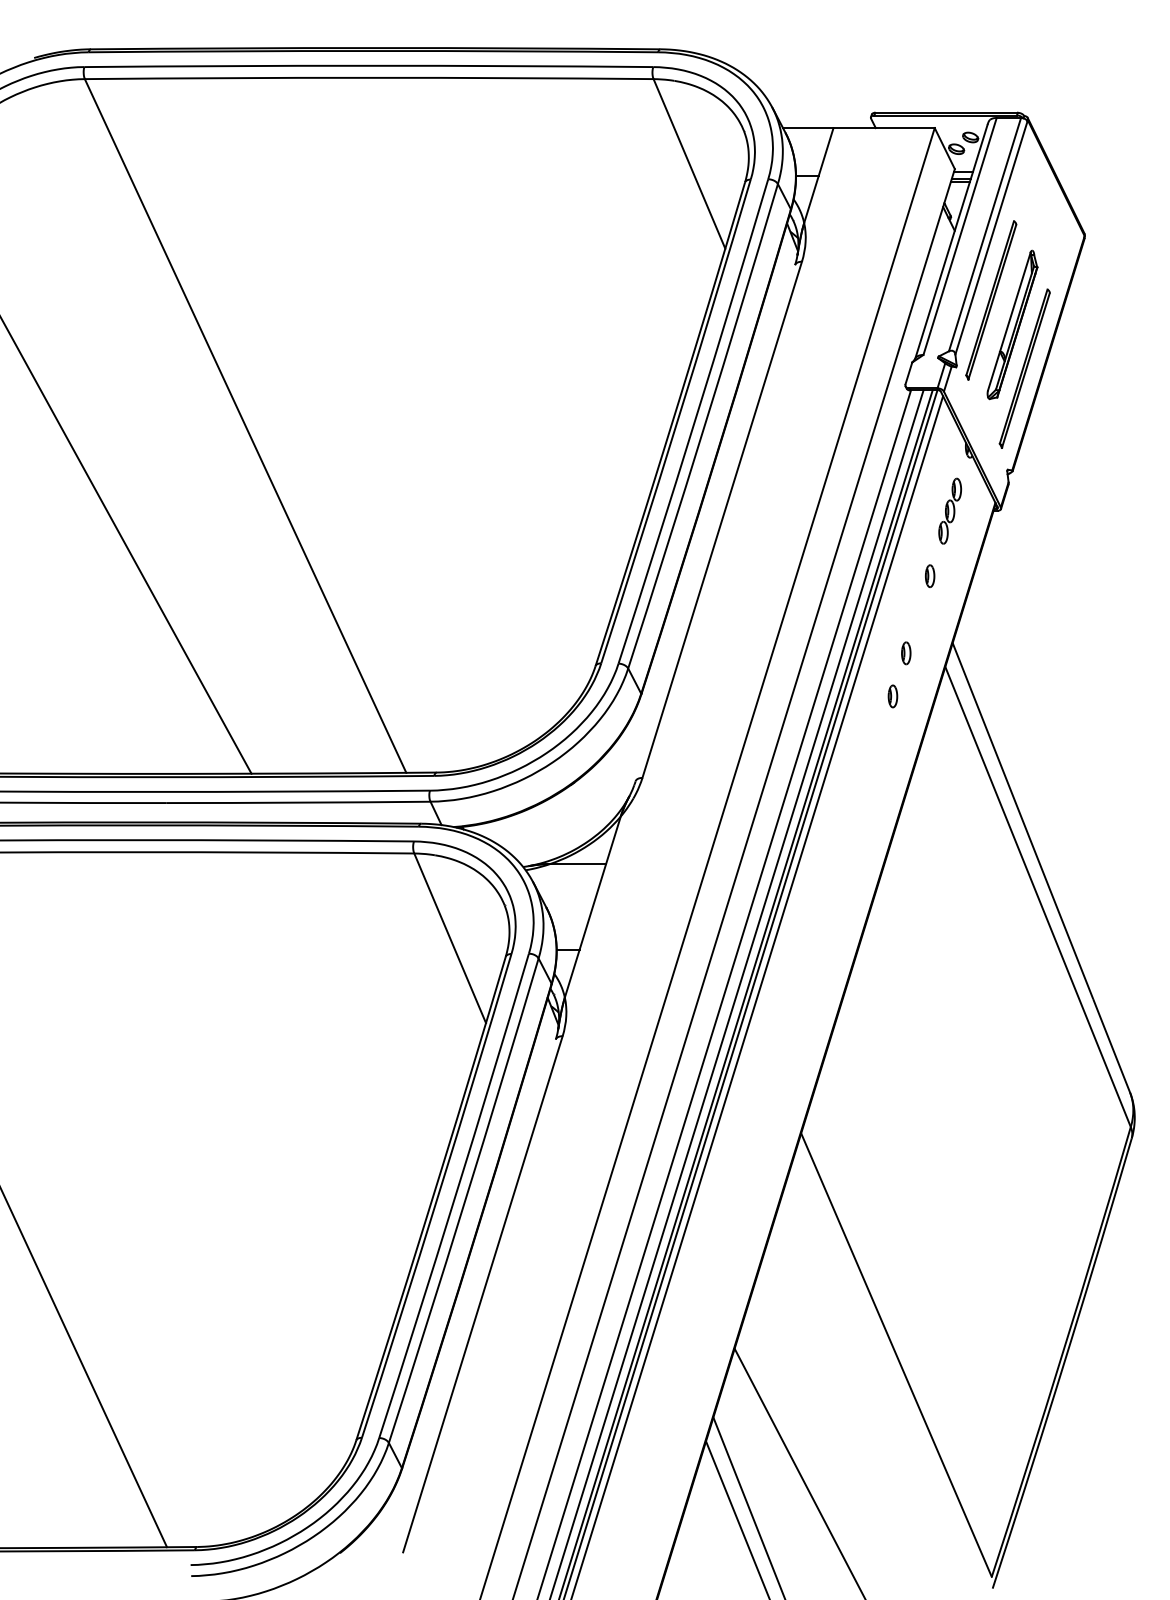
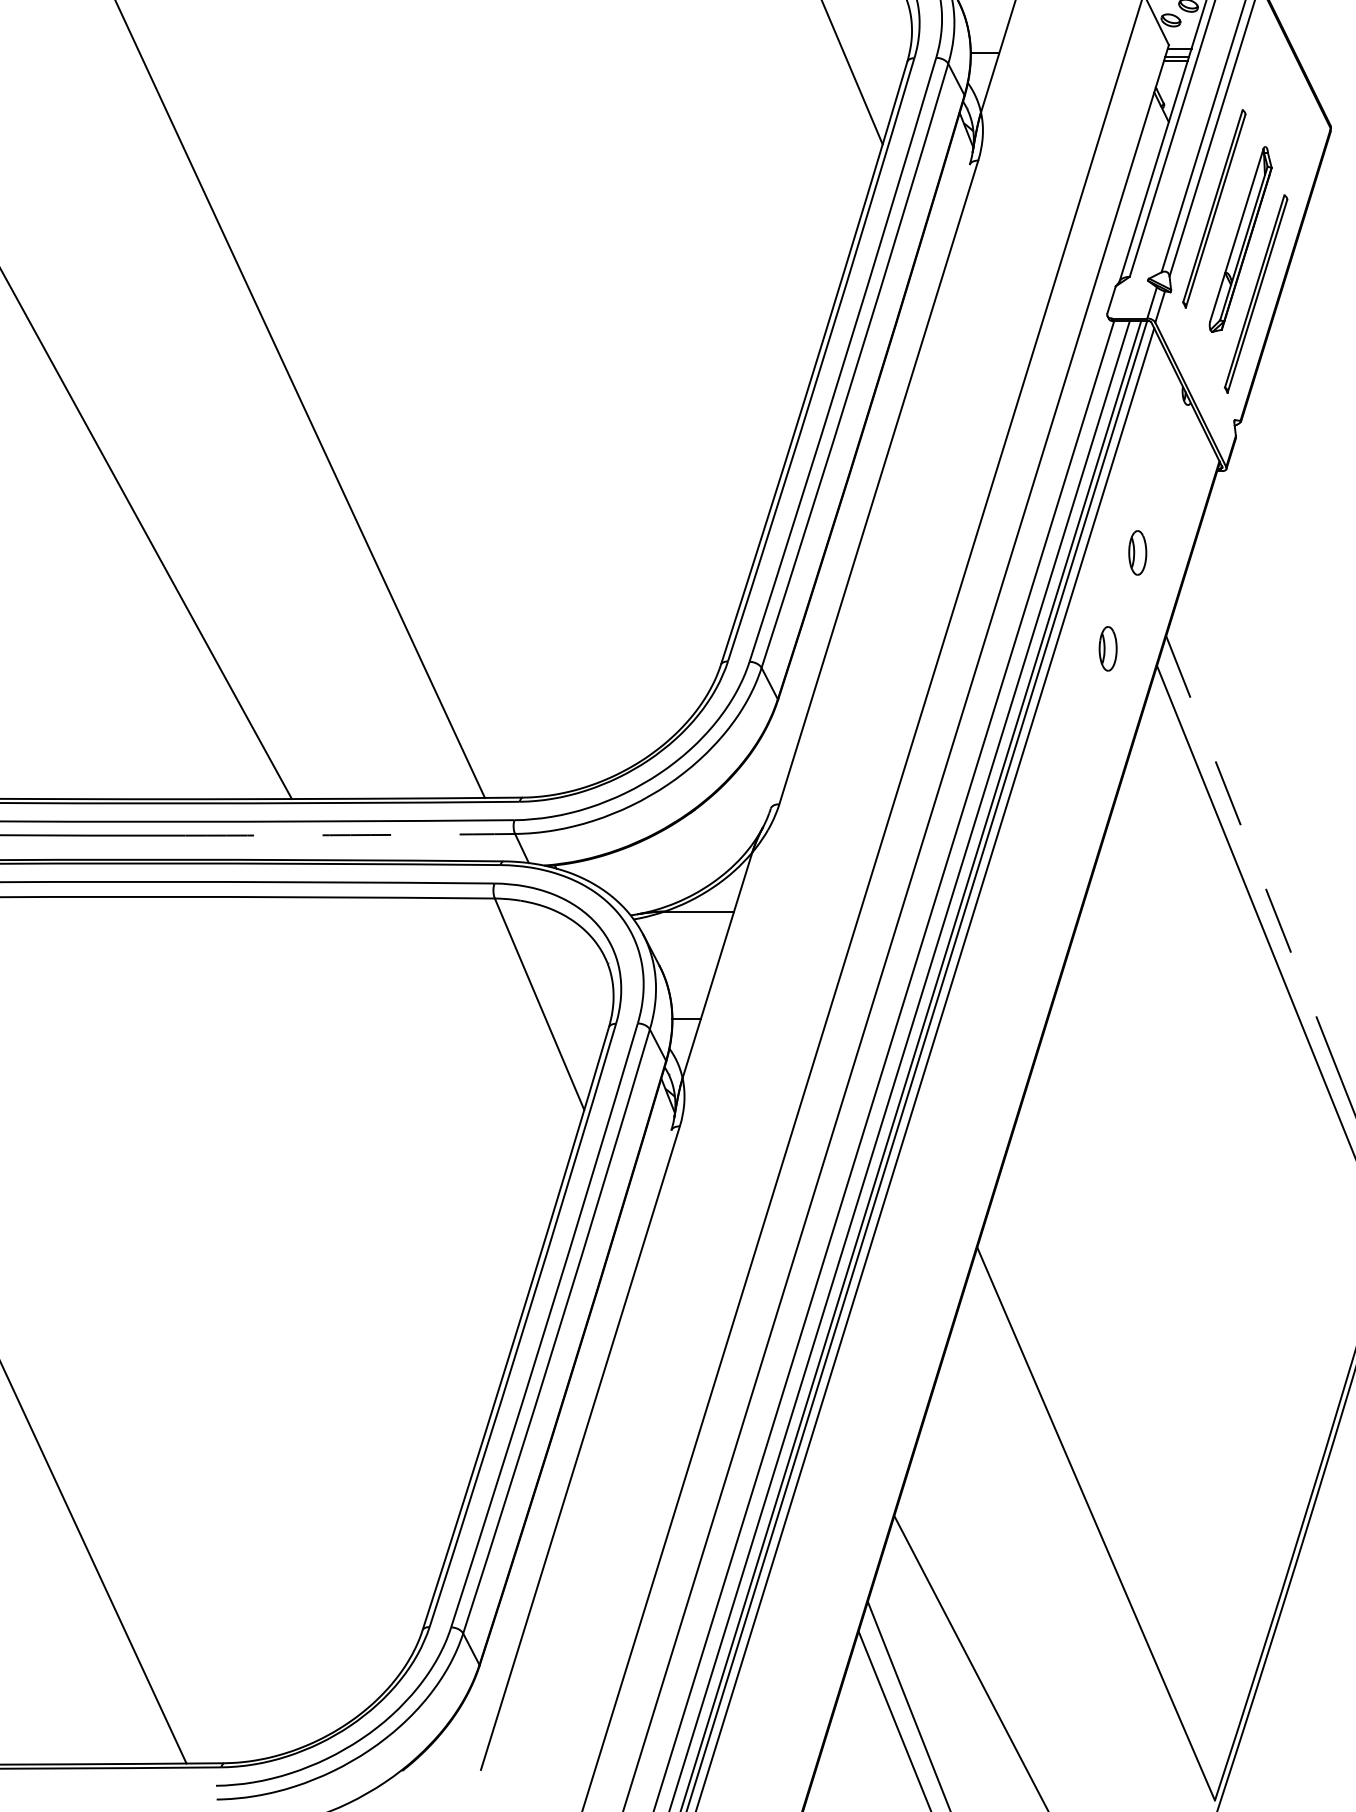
part: (950, 510) -> (1163, 470), removed
part: (930, 575) -> (1138, 551), size x1.6
part: (906, 653) -> (1108, 649), size x1.6
part: (892, 696) -> (1091, 702), removed
arc: (298, 802) -> (350, 834), solid -> dashed
line: (1022, 820) -> (1253, 857), solid -> dashed

